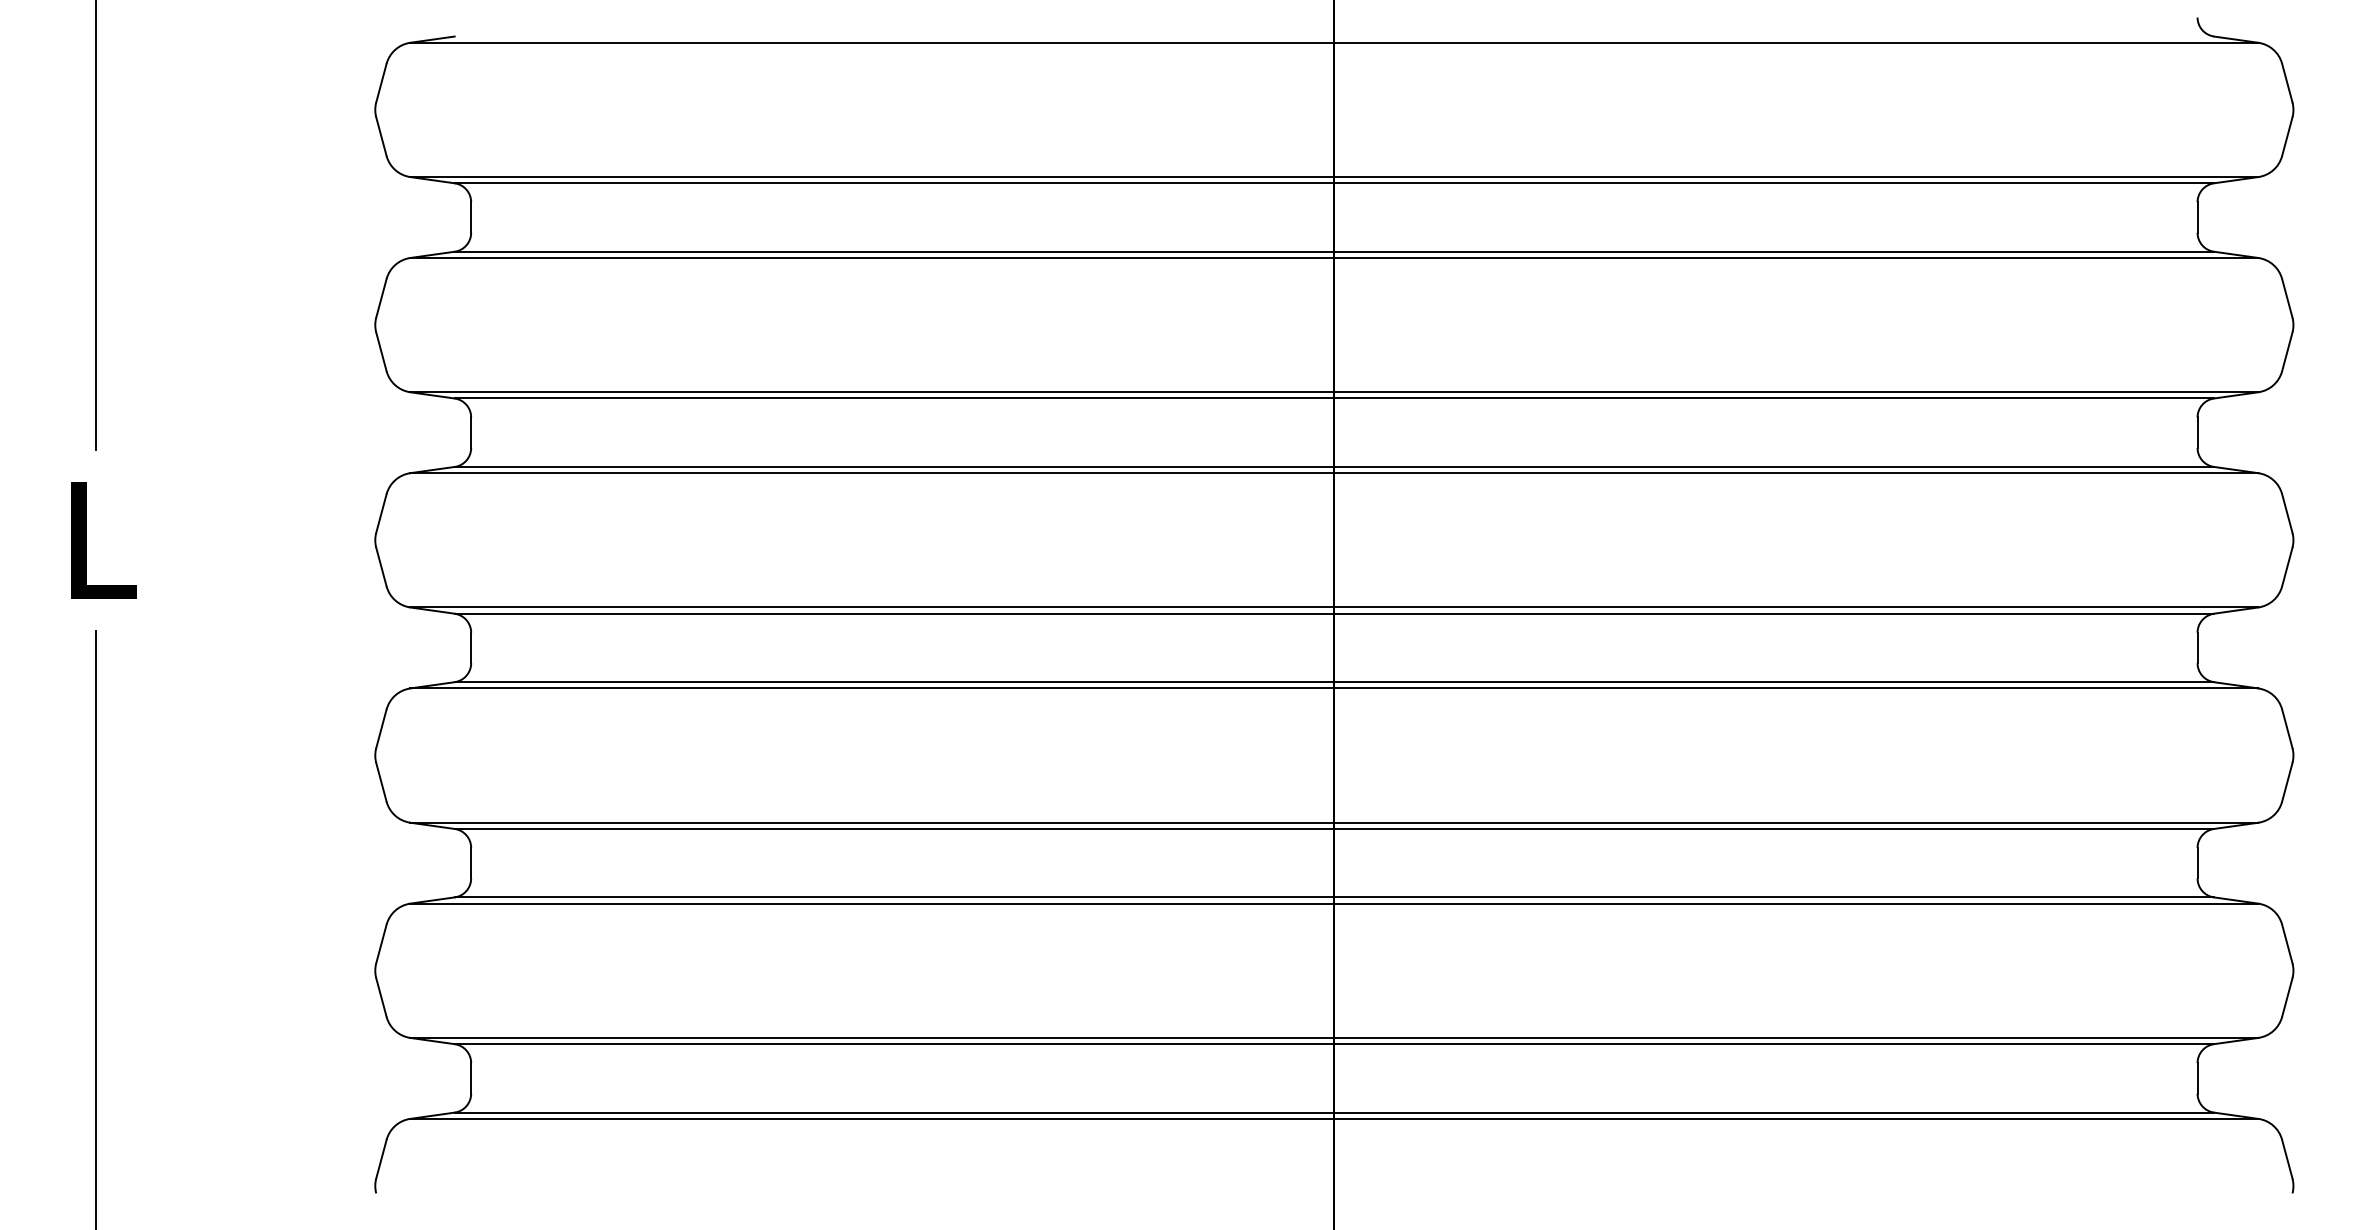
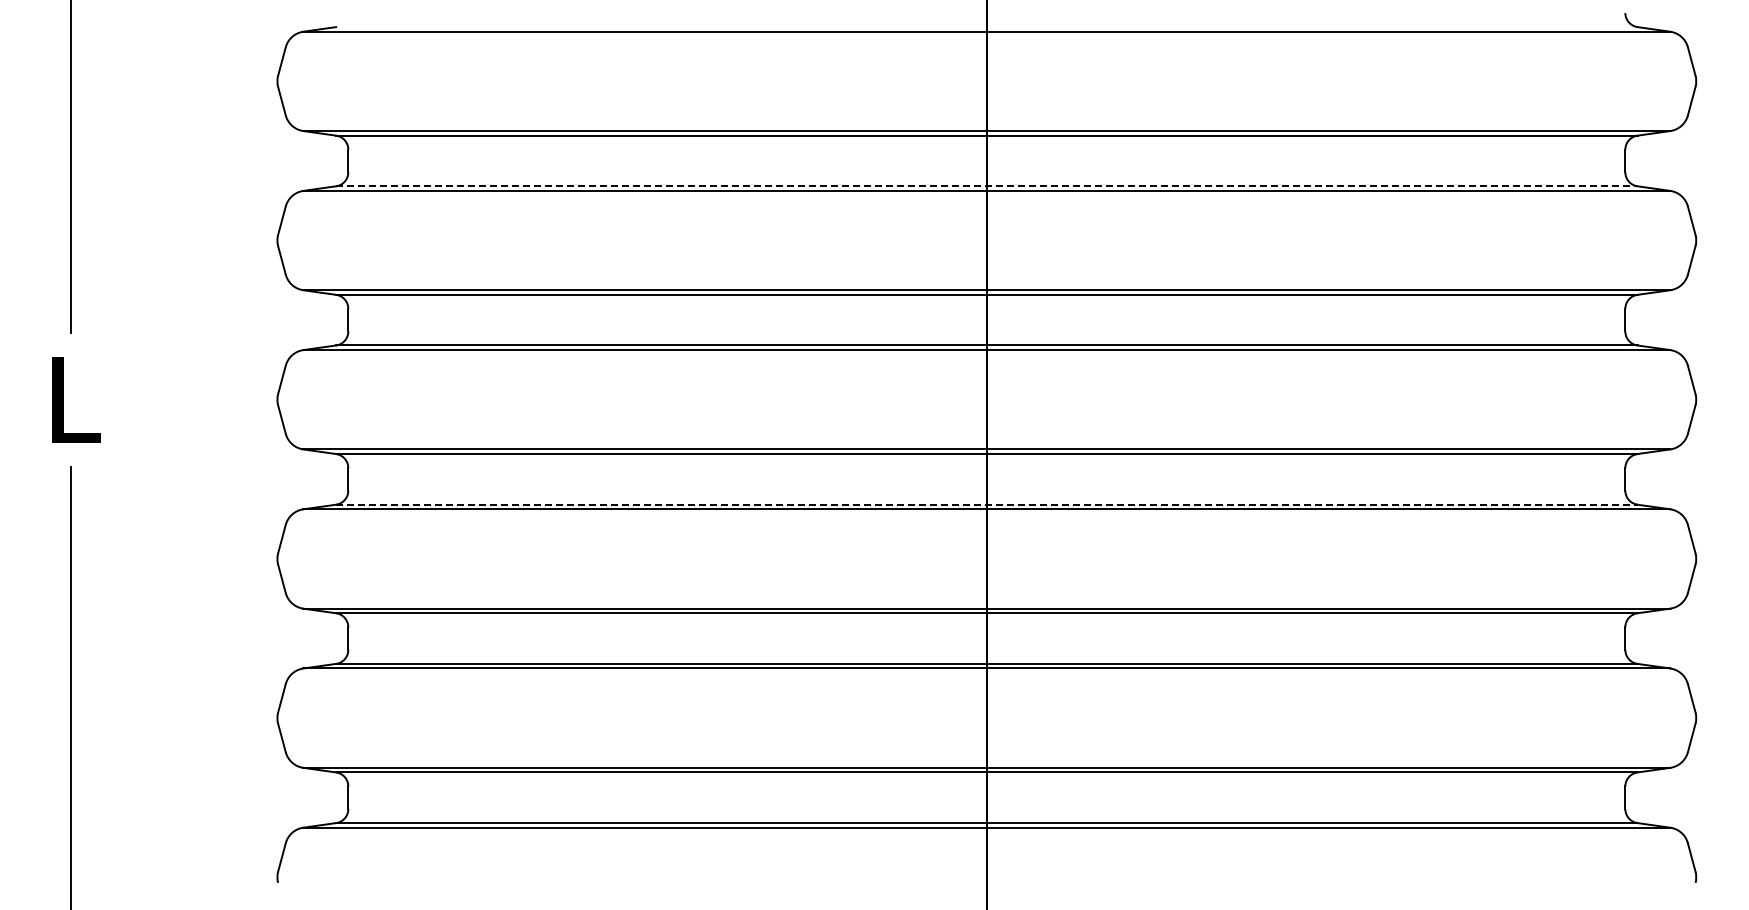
line: (1333, 252) -> (986, 186), solid -> dashed
line: (1333, 681) -> (986, 504), solid -> dashed

